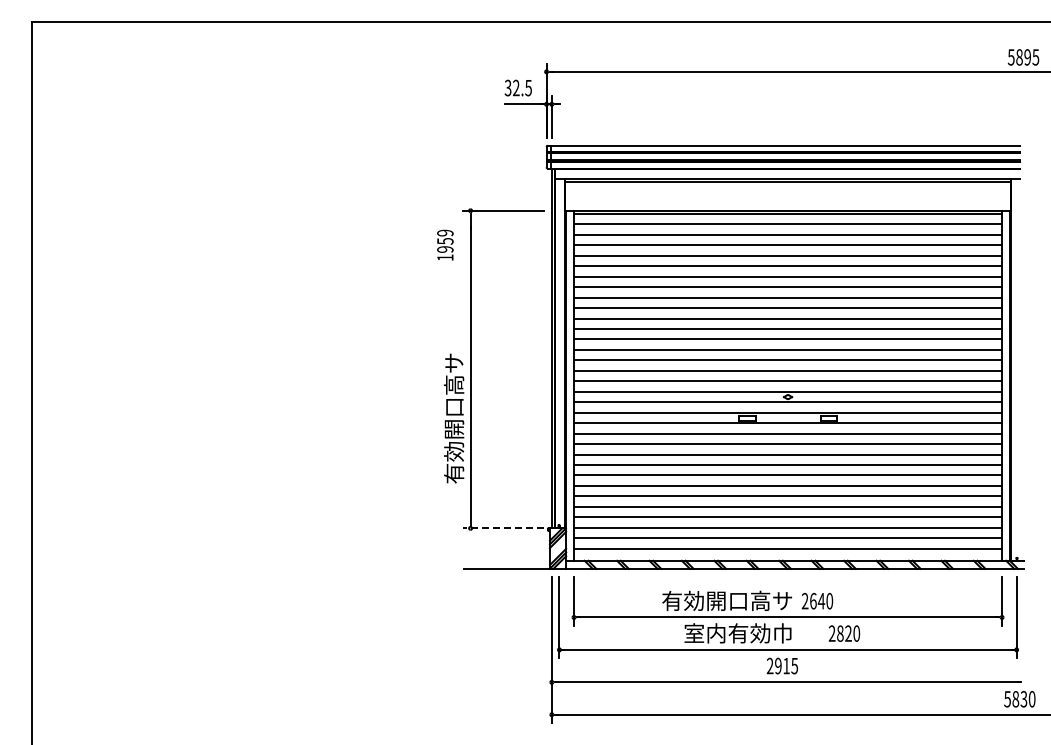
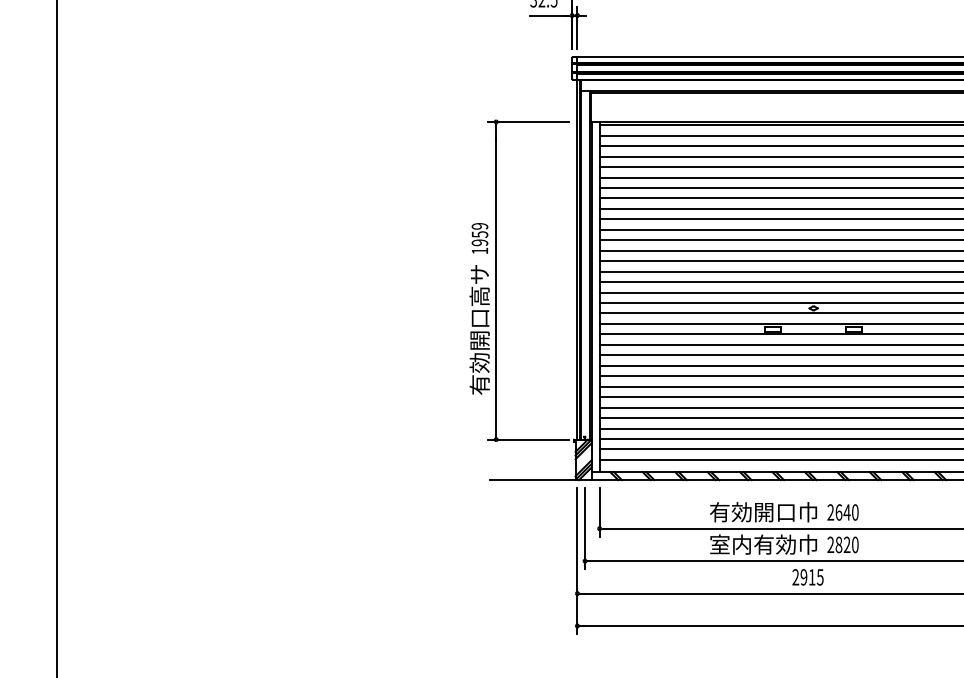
text: (445, 244) -> (480, 237), moved
line: (503, 528) -> (529, 439), dashed -> solid
text: (727, 600) -> (753, 511), 有効開口高サ -> 有効開口巾
text: (844, 633) -> (843, 544), moved

